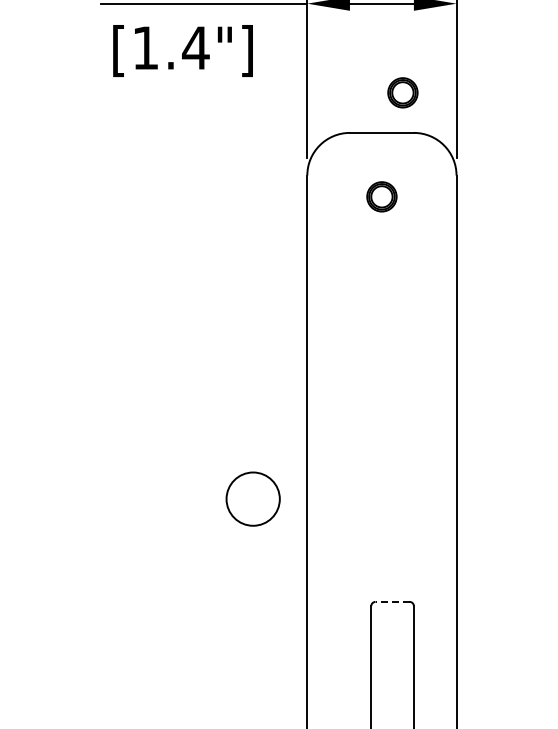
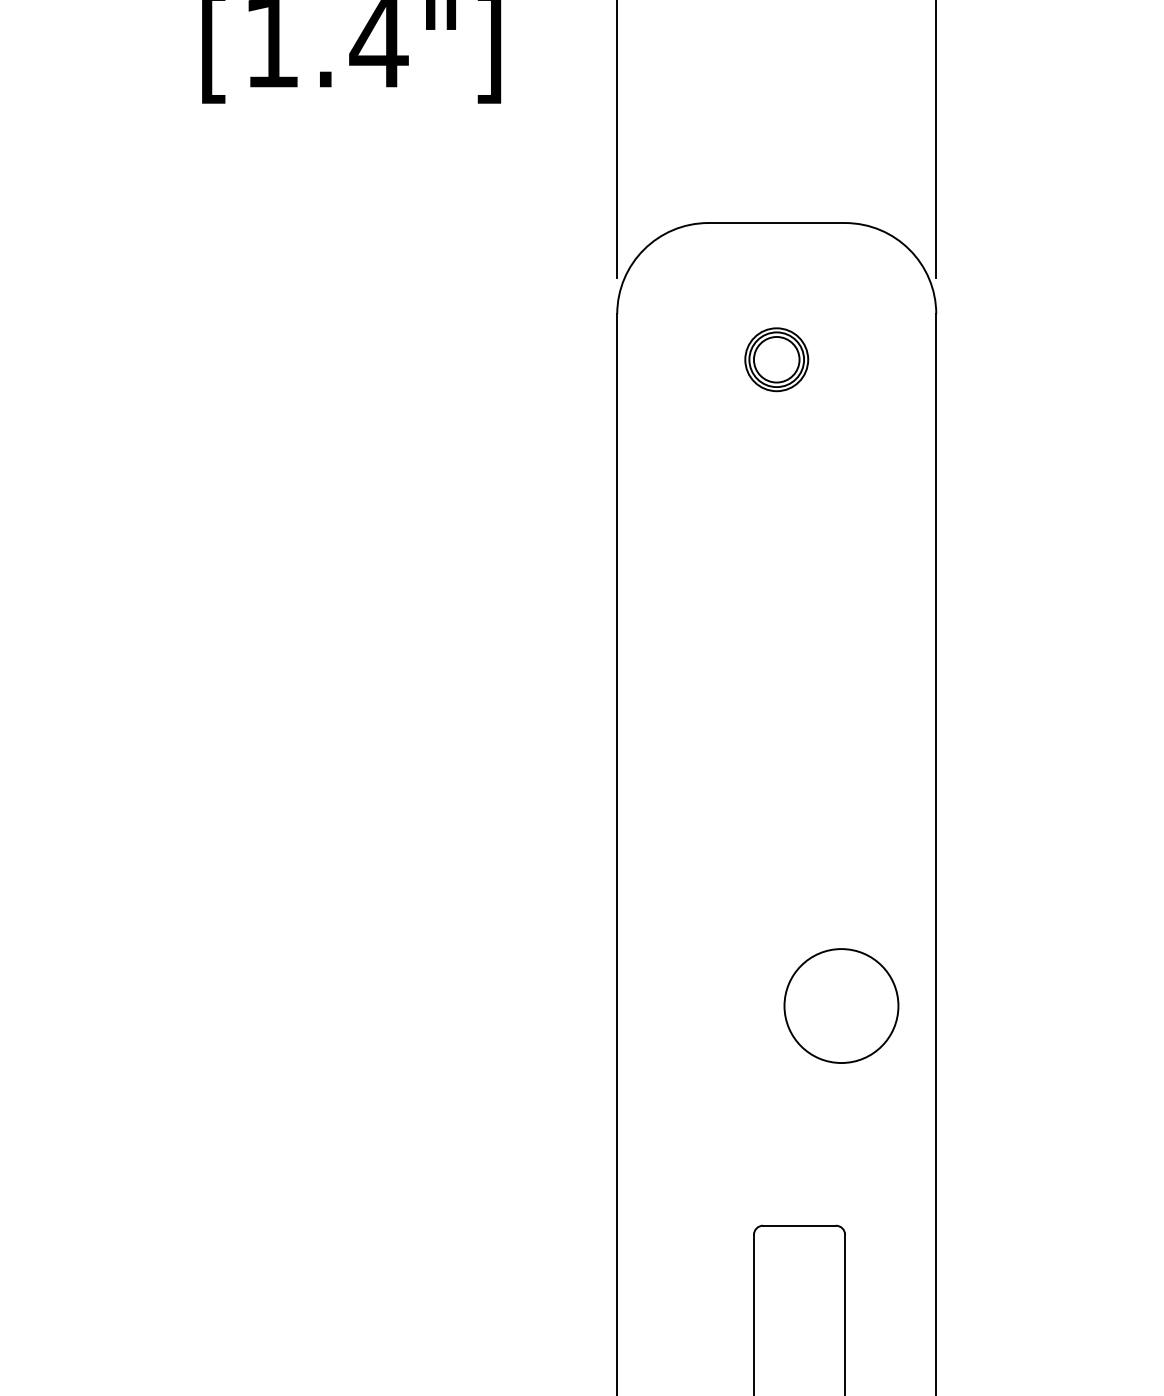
part: (402, 92) -> (820, 136), removed
circle: (252, 498) -> (839, 1004), moved
line: (392, 601) -> (799, 1224), dashed -> solid

